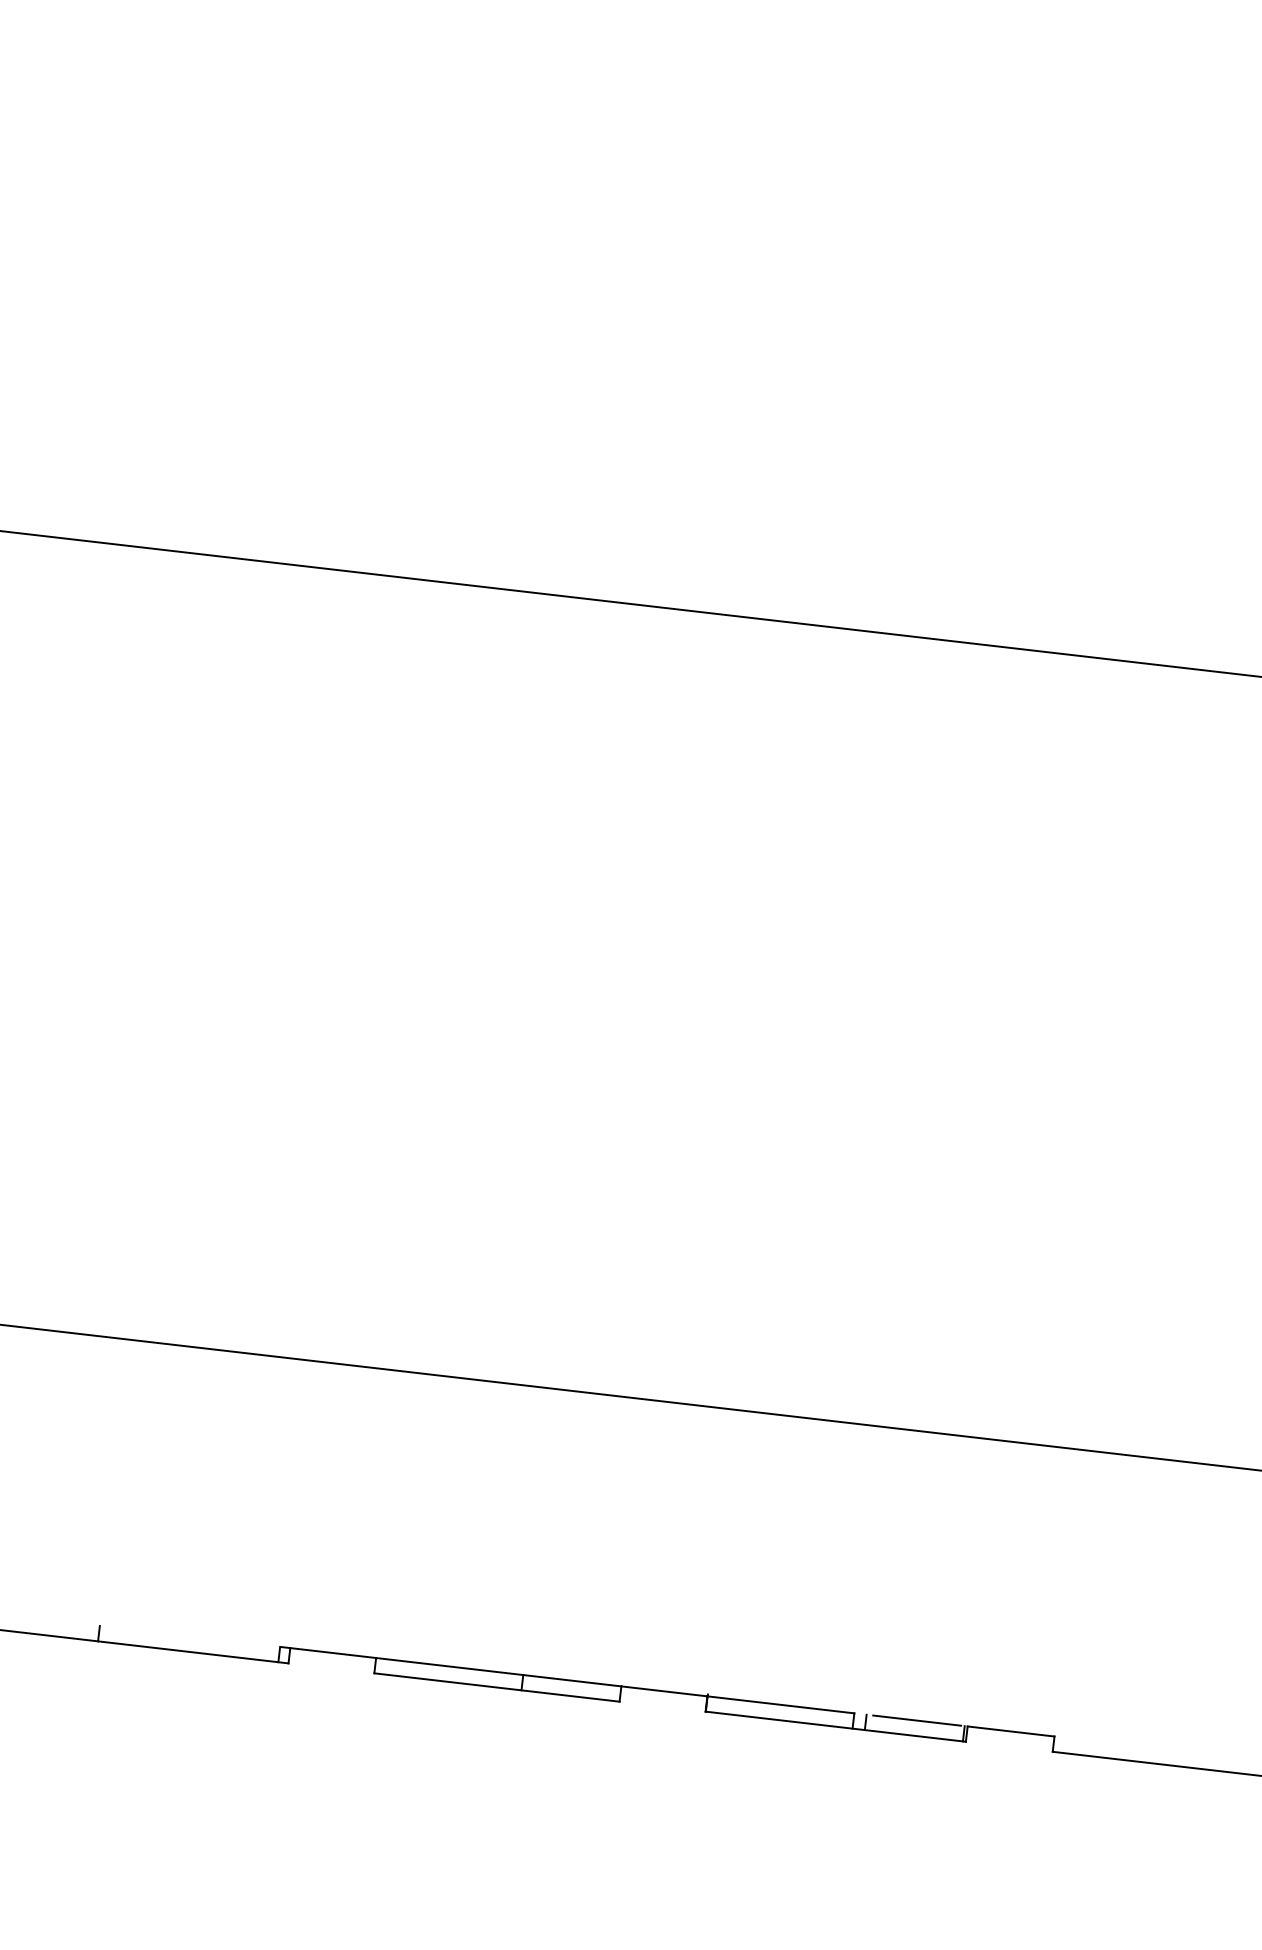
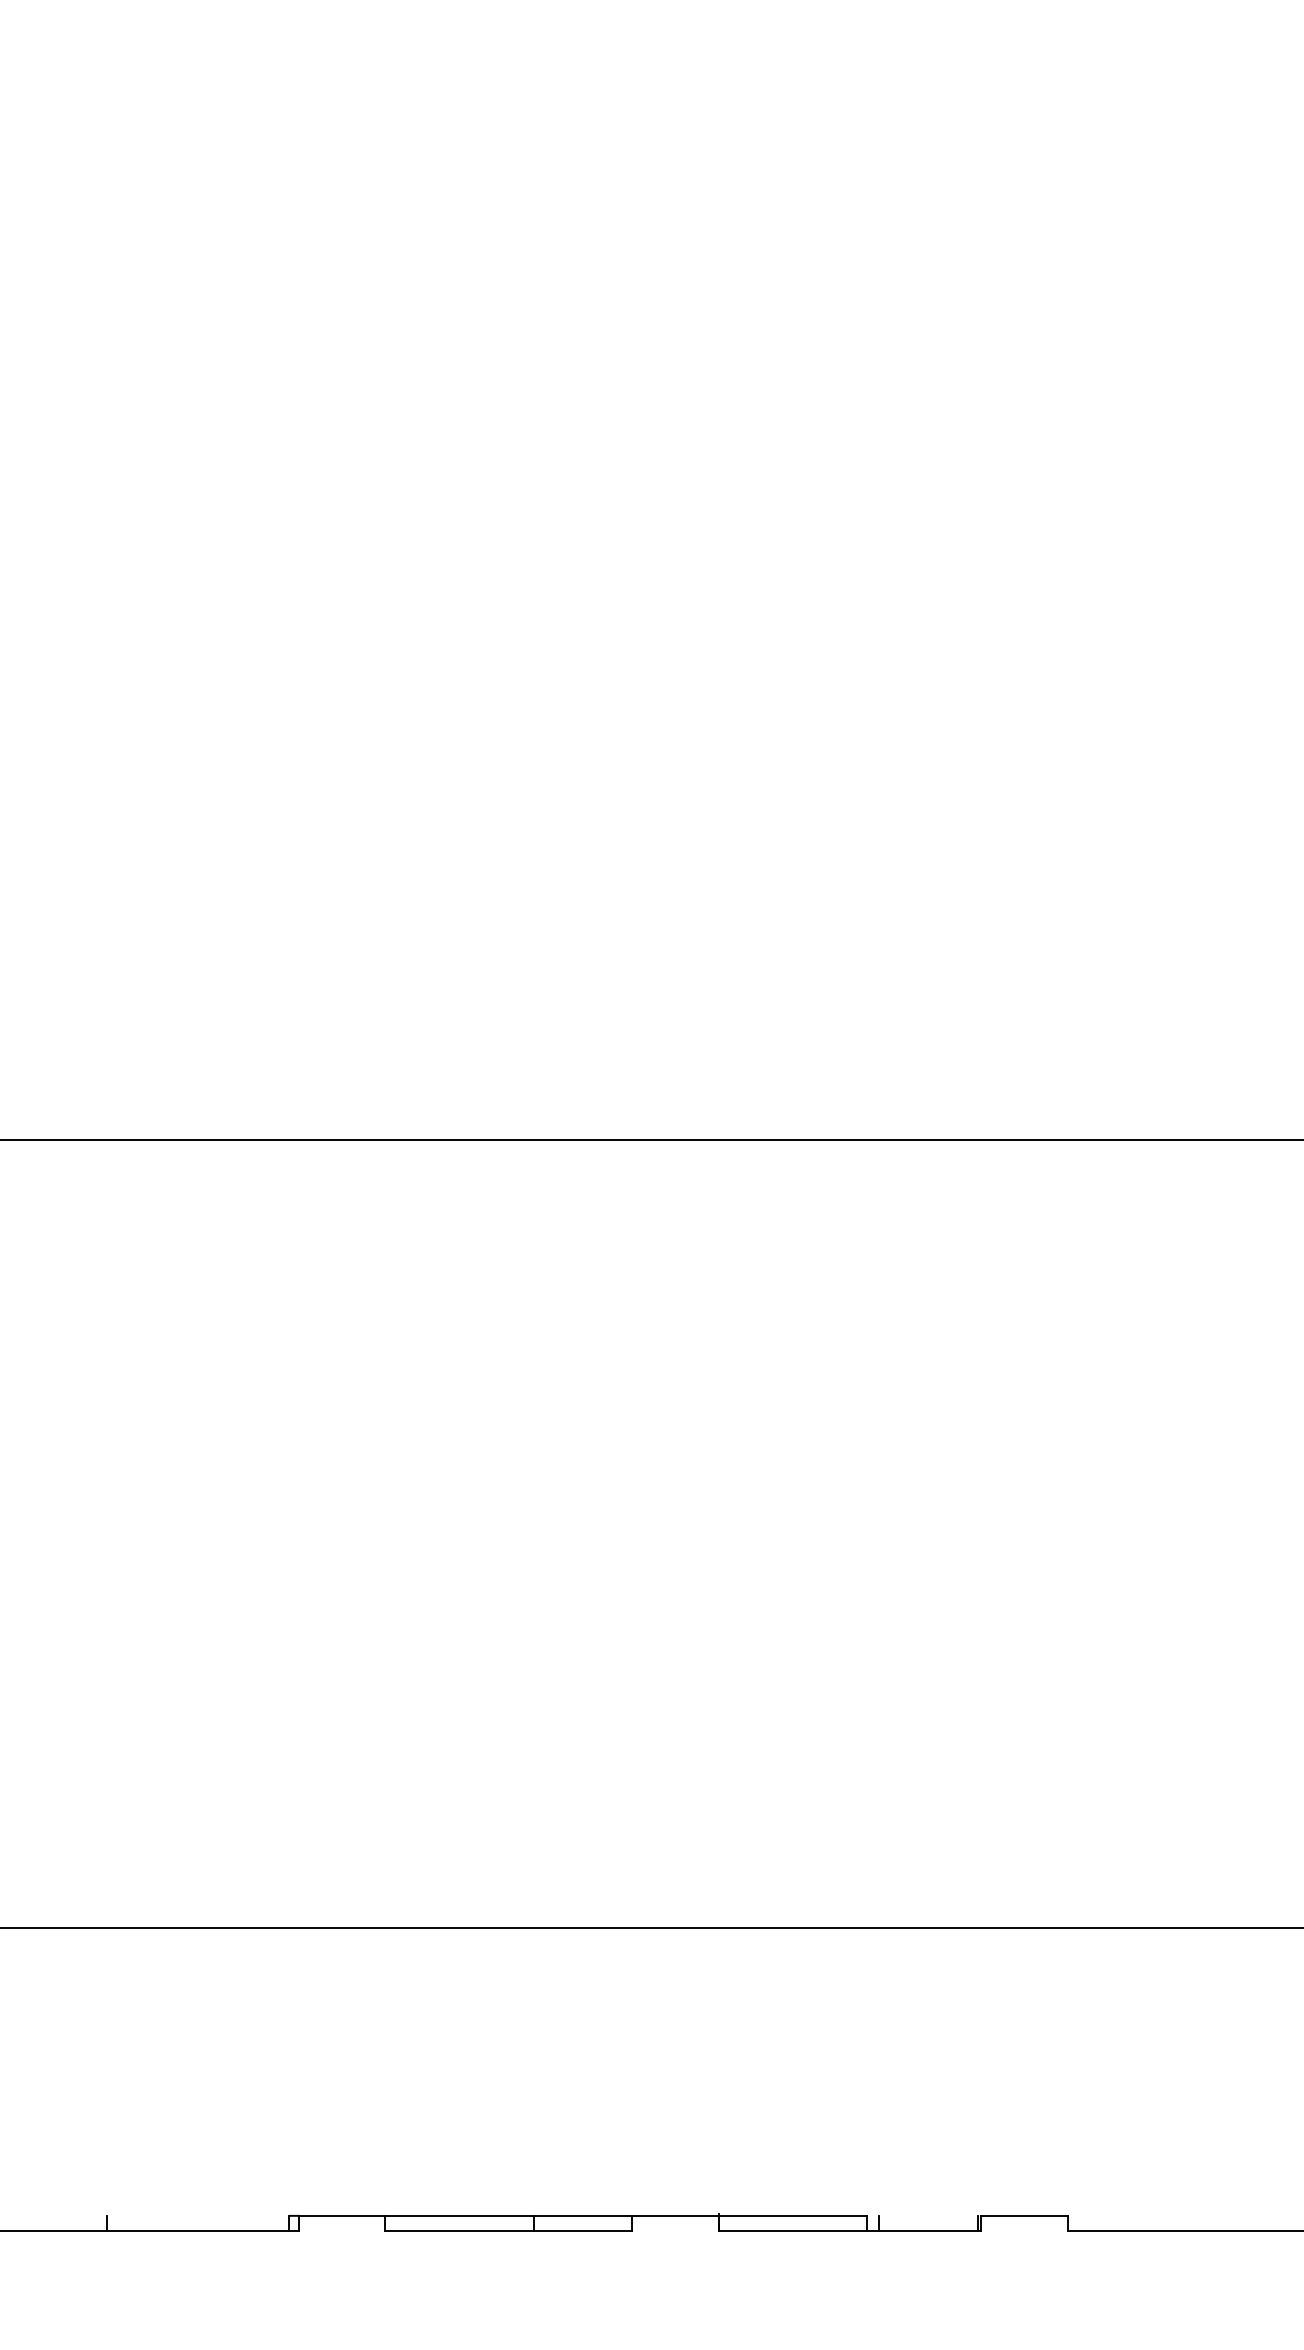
line: (916, 1720) -> (929, 2215), removed

